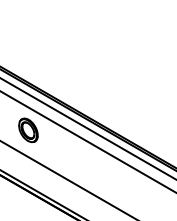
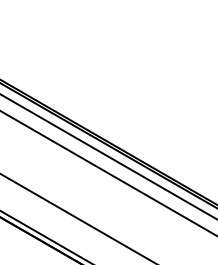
part: (28, 129) -> (33, 157), removed

